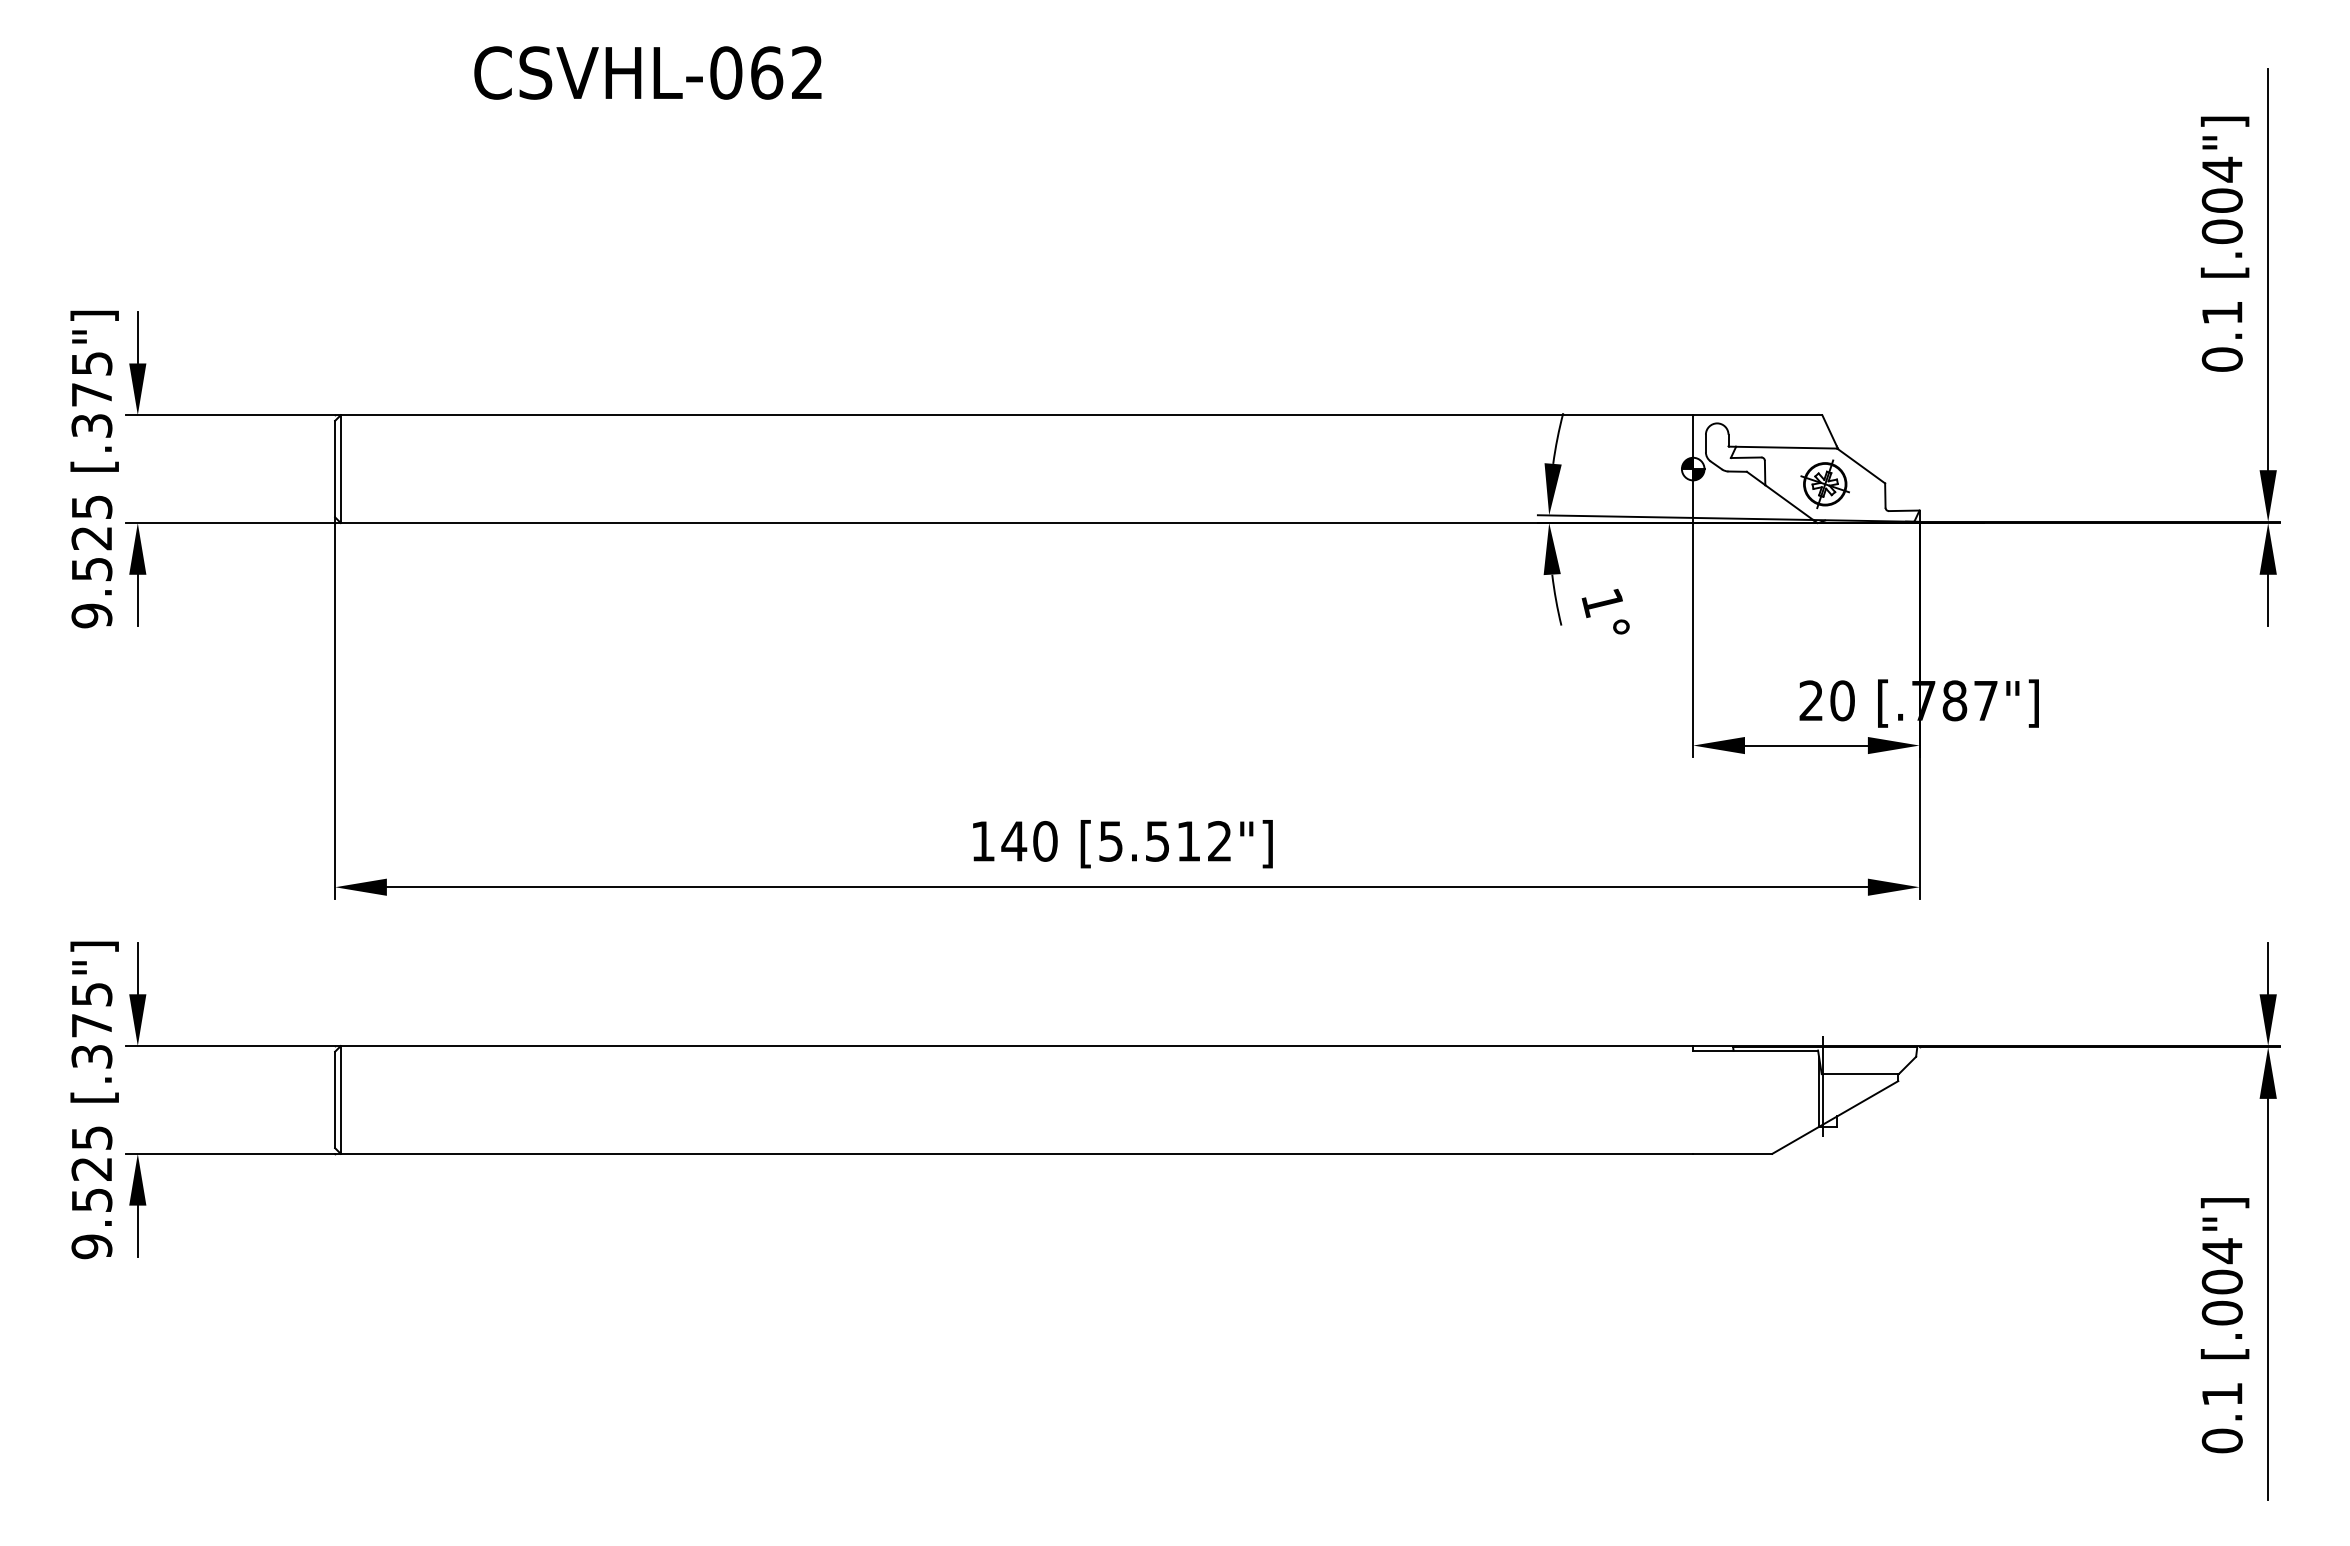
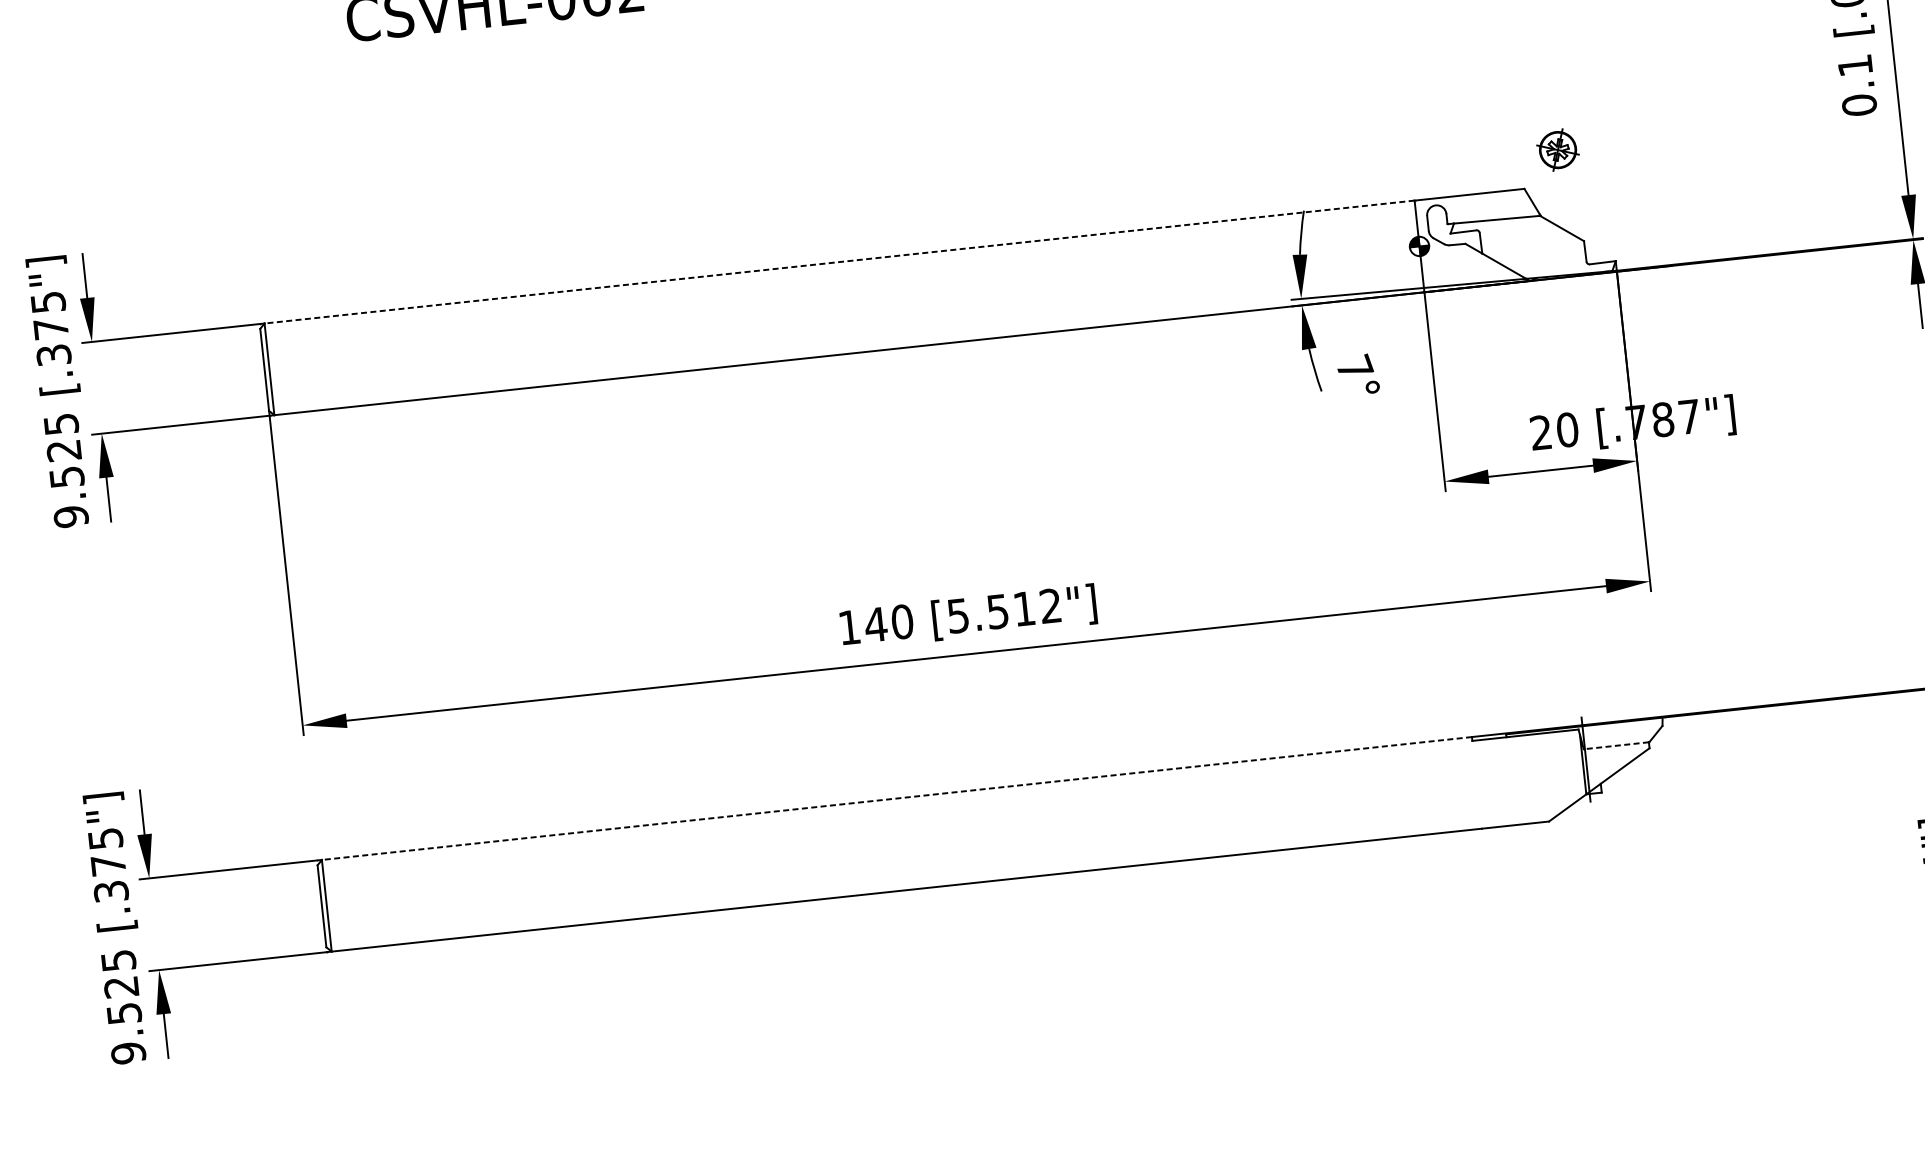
line: (1016, 415) -> (839, 262), solid -> dashed
part: (1824, 484) -> (1557, 150), moved
text: (1602, 602) -> (1354, 368), 1° -> 7°
line: (1016, 1046) -> (896, 798), solid -> dashed
line: (1859, 1074) -> (1615, 746), solid -> dashed

